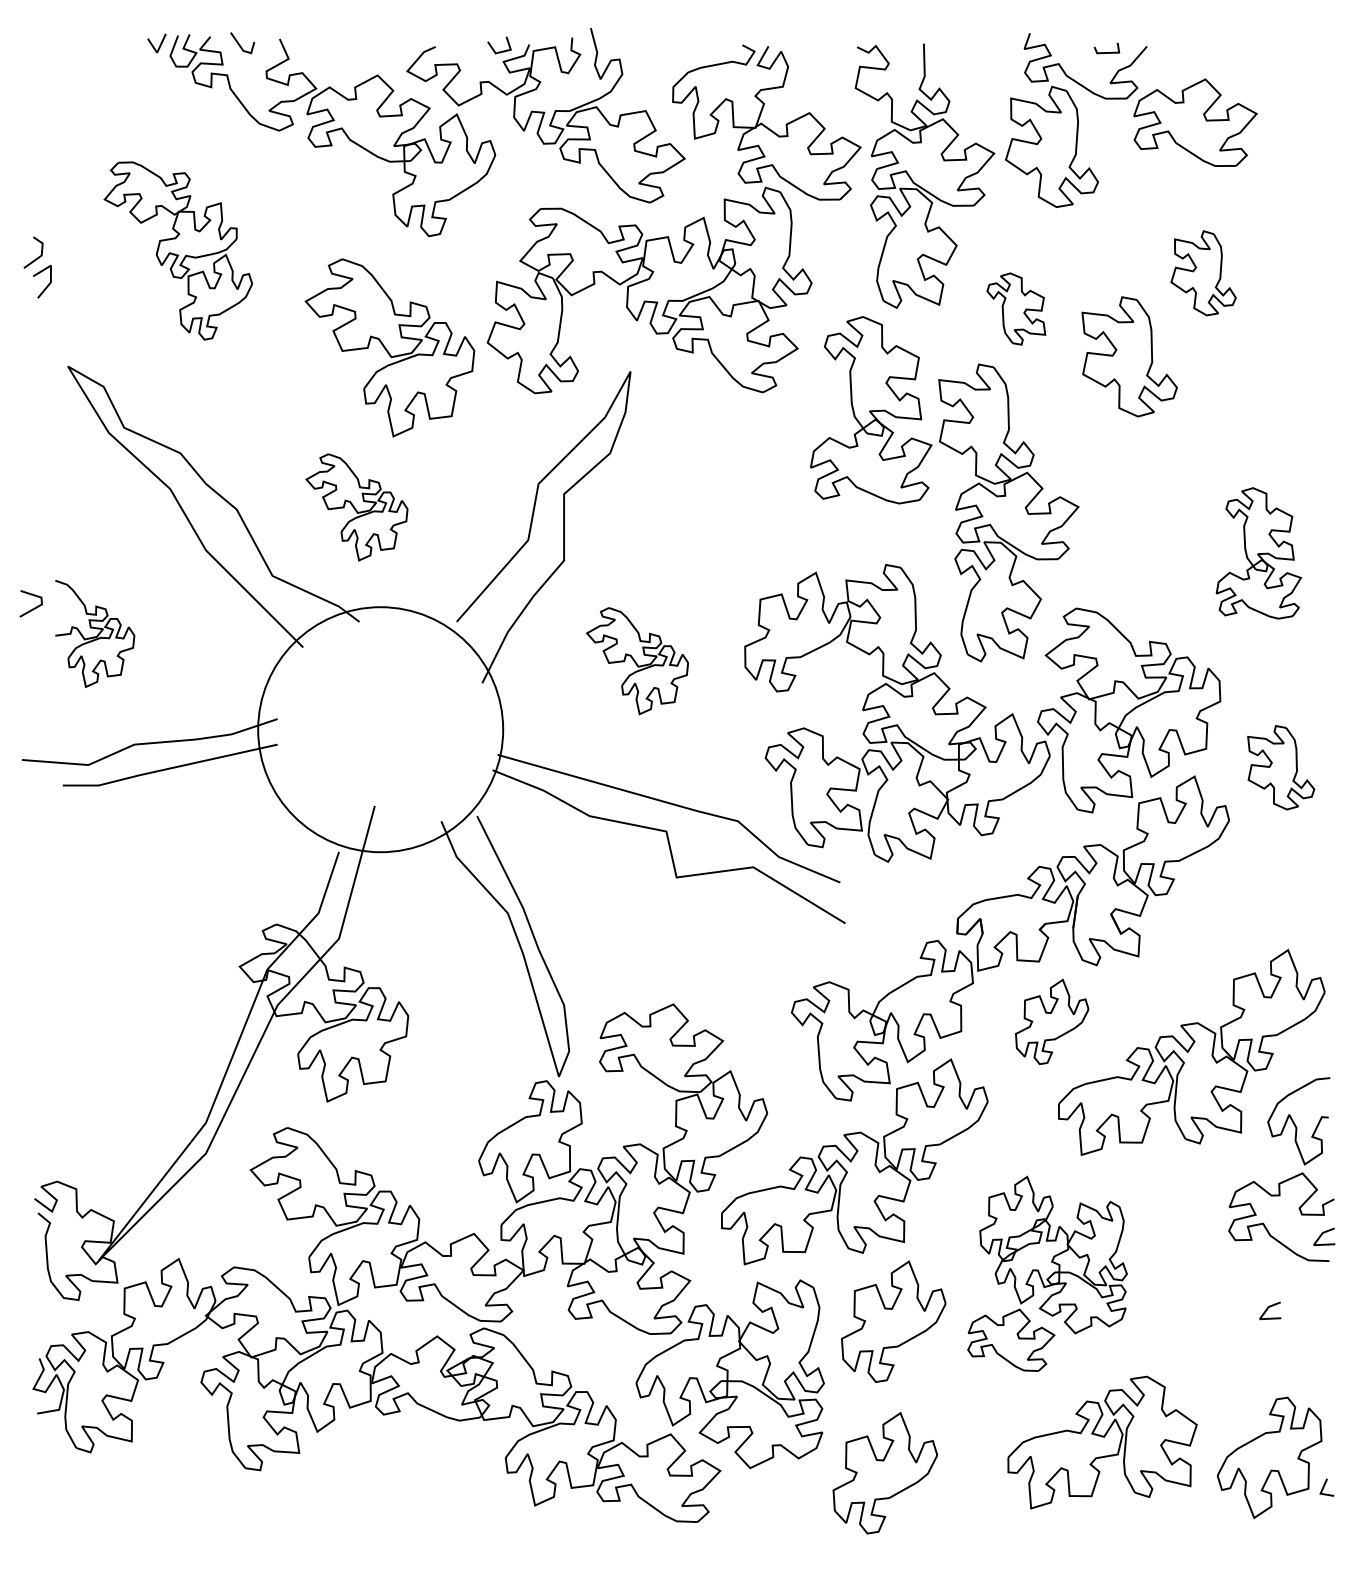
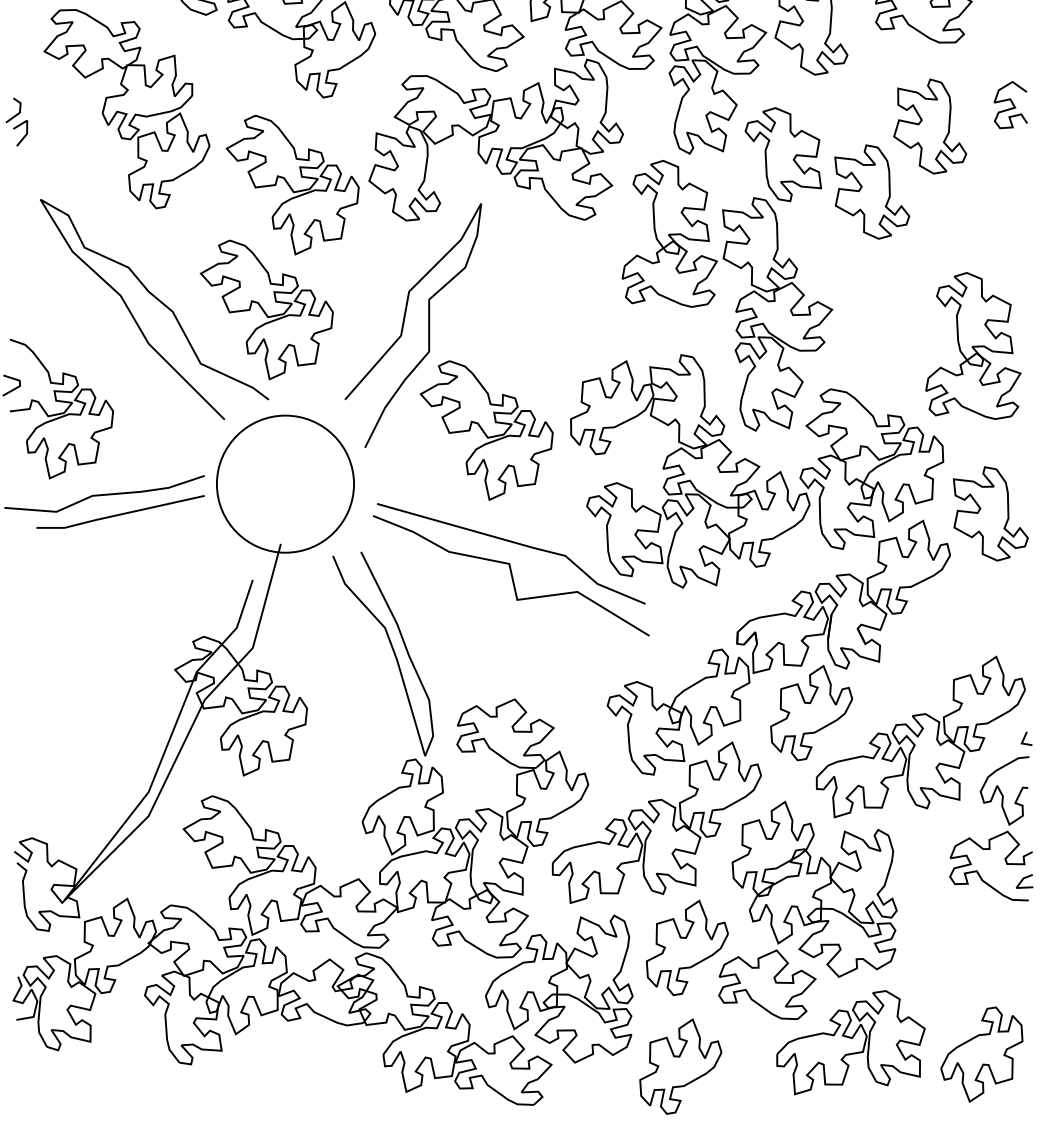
curve: (1308, 245) -> (1012, 104), added
part: (178, 250) -> (127, 108), size x1.43
part: (1203, 273) -> (930, 126), size x1.43
part: (1016, 308) -> (783, 154), size x1.67
part: (356, 507) -> (266, 310), size x1.67
part: (1258, 553) -> (973, 346), size x1.43
part: (94, 633) -> (61, 408), size x1.67
part: (637, 660) -> (486, 429), size x1.67
circle: (380, 729) -> (285, 484), size x0.71
part: (1281, 767) -> (991, 513), size x1.43
part: (1051, 1021) -> (810, 712), size x1.43
part: (1047, 1273) -> (807, 910), size x1.43
line: (1268, 1309) -> (980, 938), removed
line: (1324, 1487) -> (1024, 738), moved

